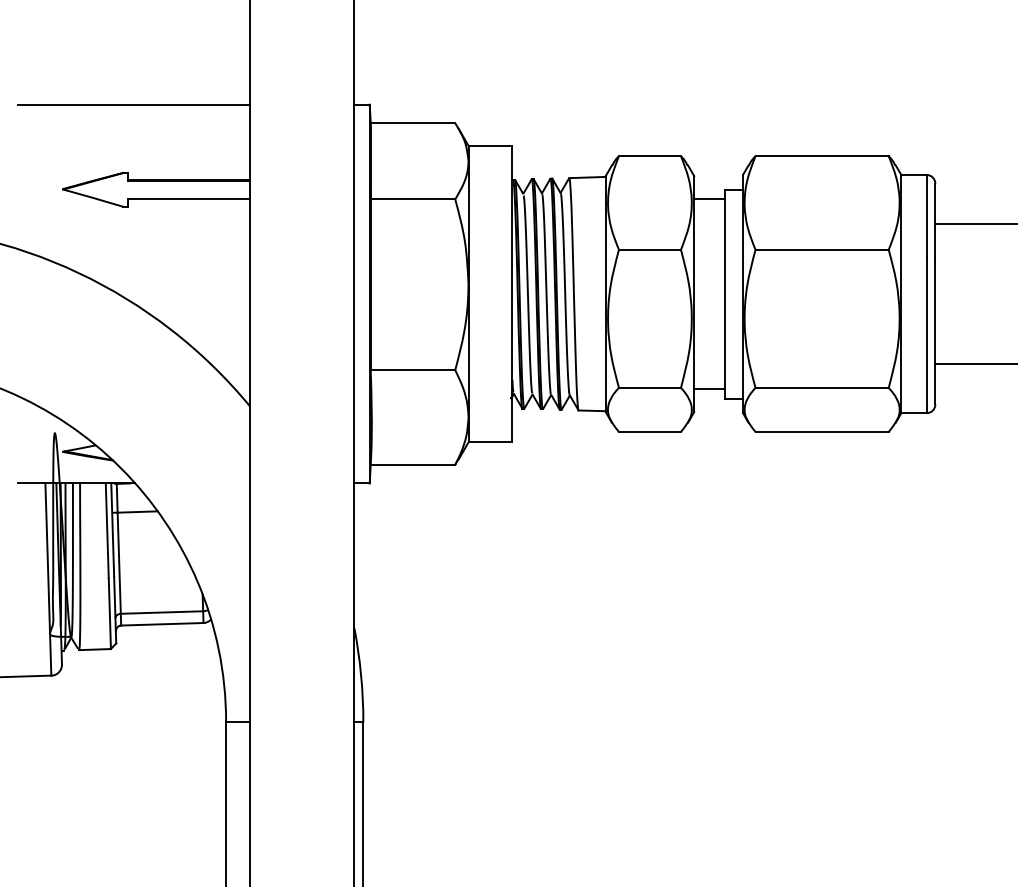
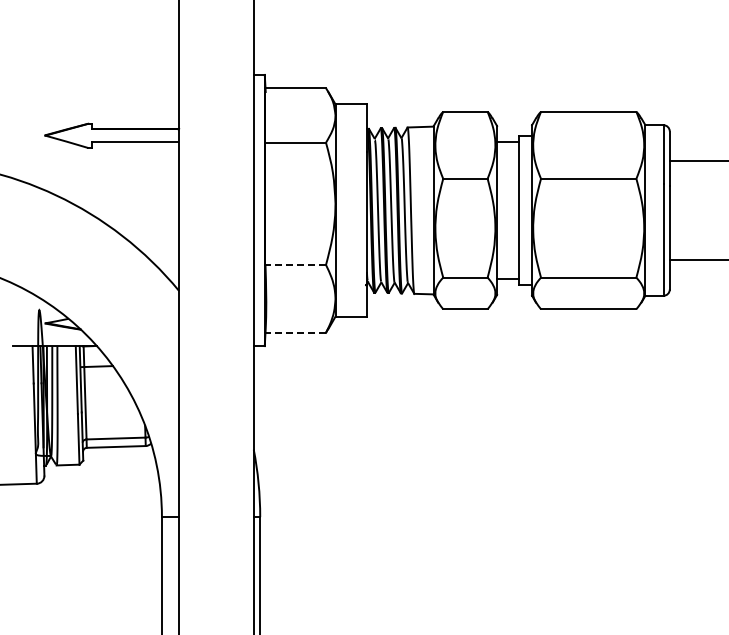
line: (134, 104) -> (96, 74), removed
line: (412, 369) -> (295, 264), solid -> dashed
line: (412, 464) -> (295, 332), solid -> dashed

